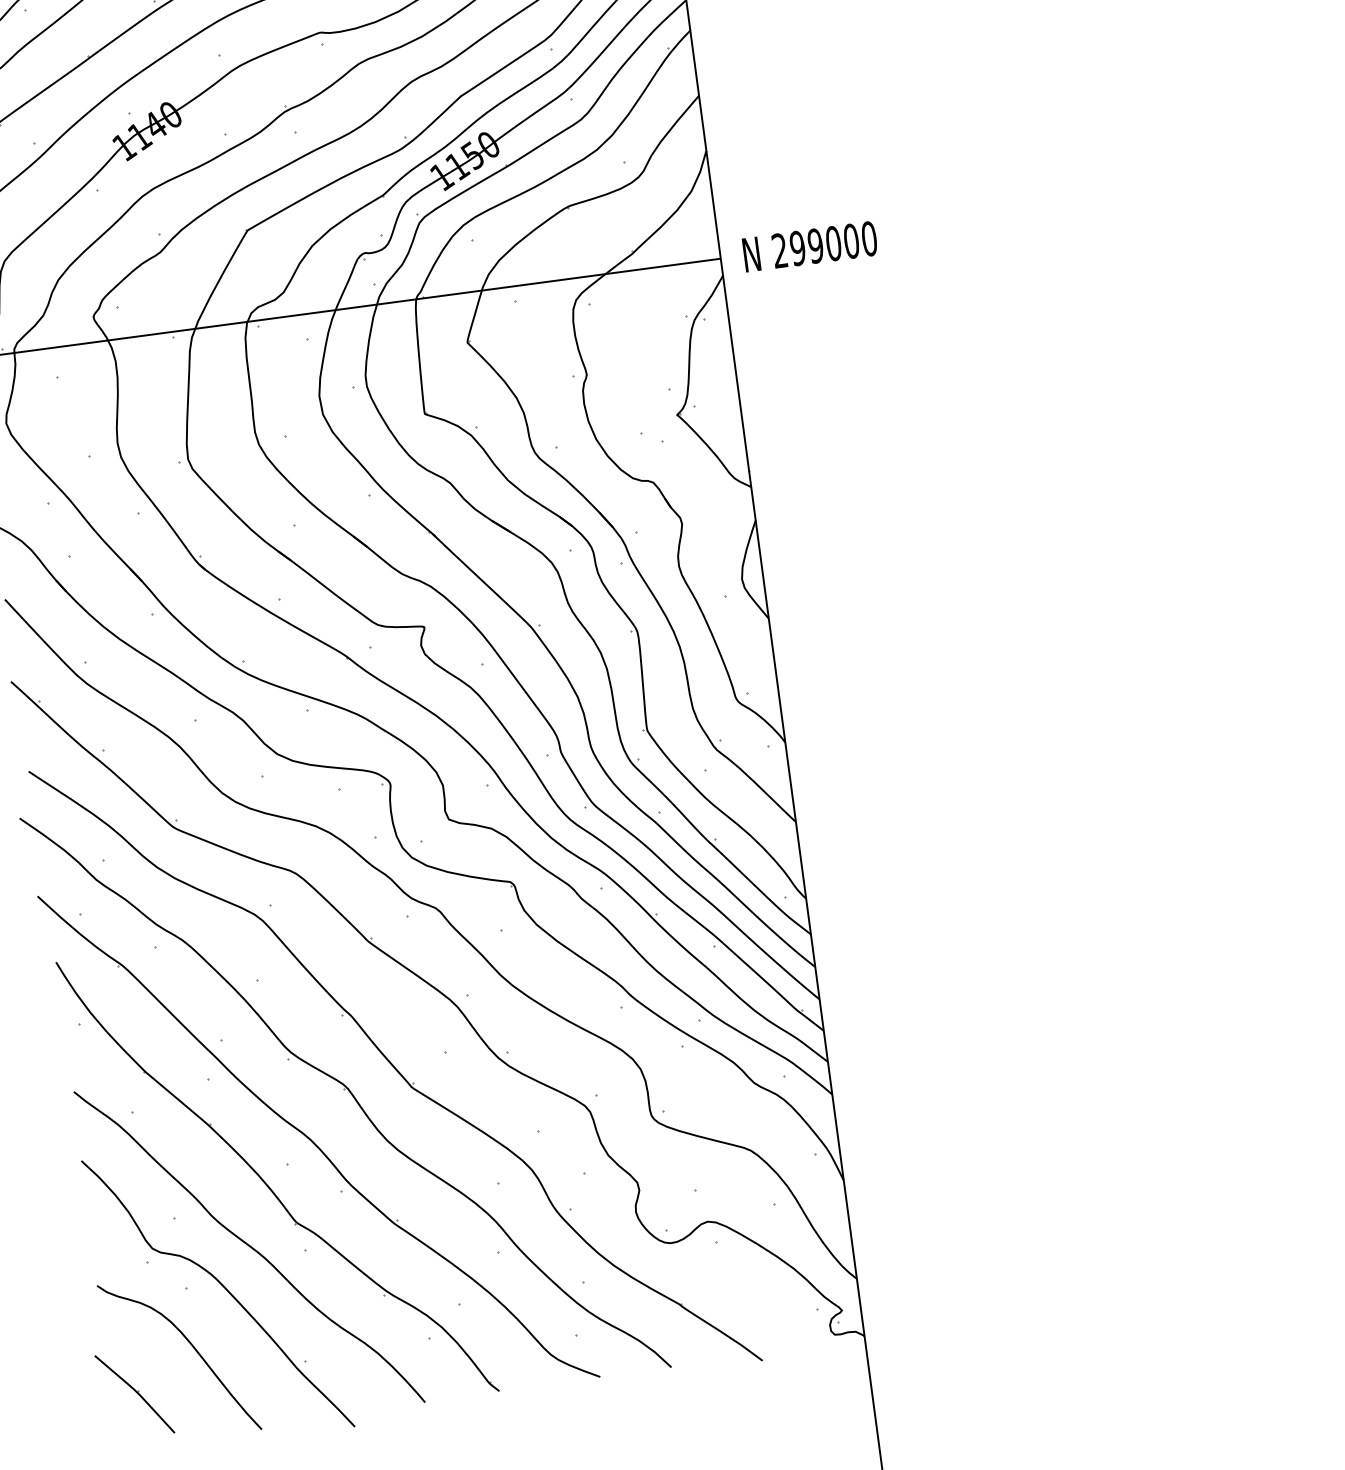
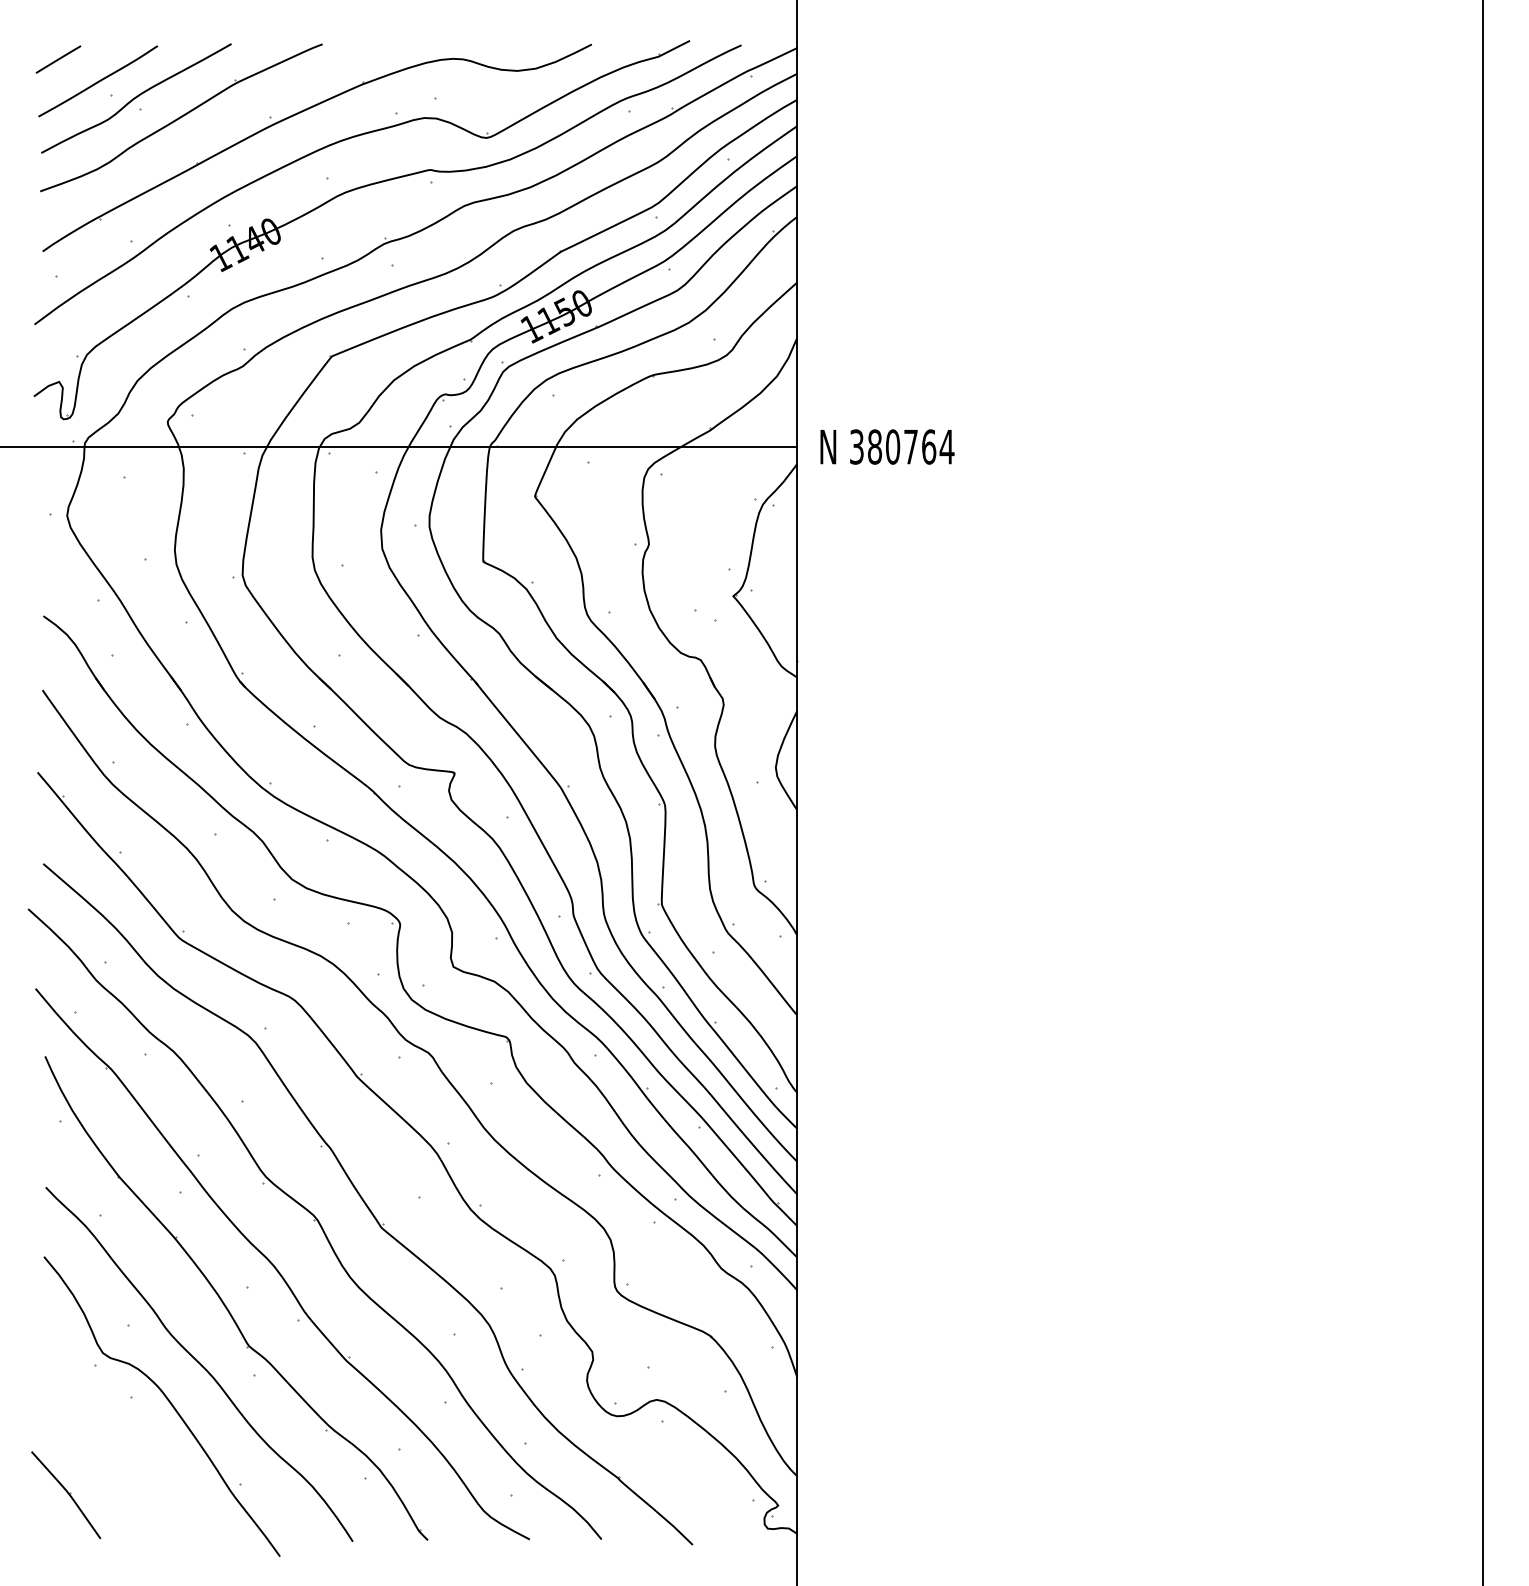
text: (825, 244) -> (902, 446), 299000 -> 380764
curve: (192, 1347) -> (129, 1456), removed

